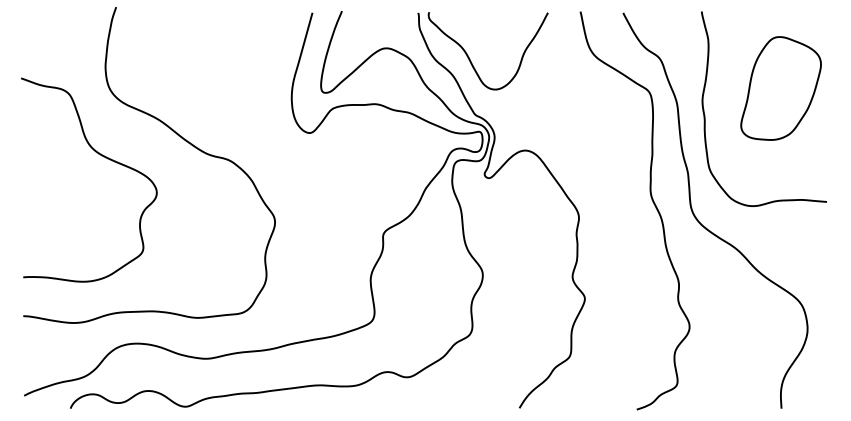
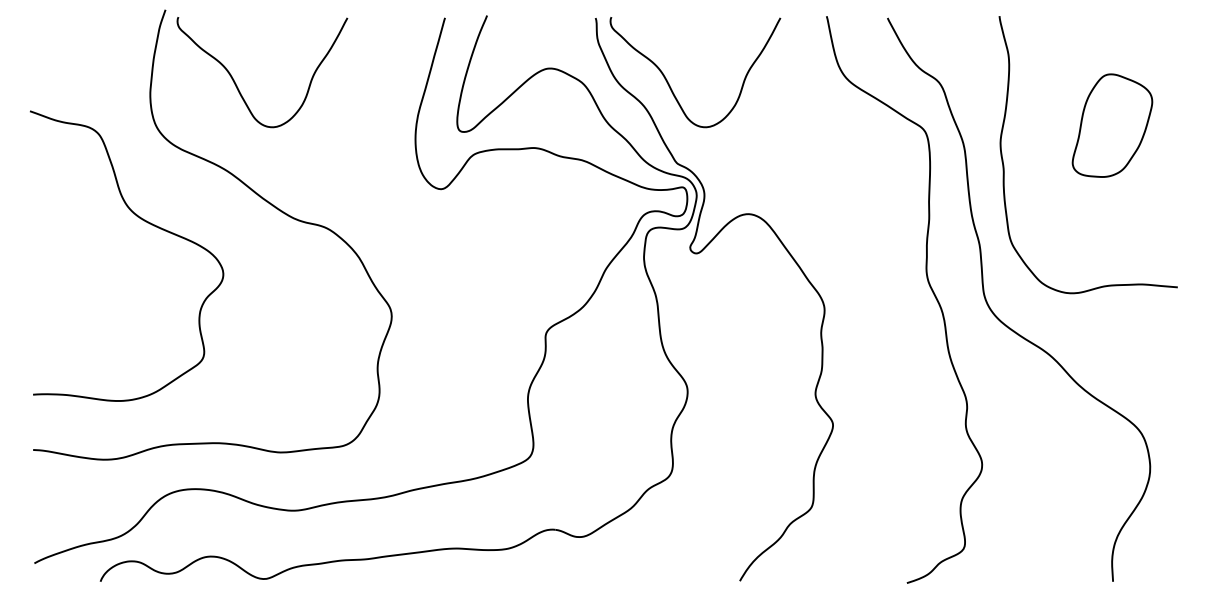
curve: (166, 60) -> (237, 85), added
part: (781, 88) -> (1112, 125), size x0.7

